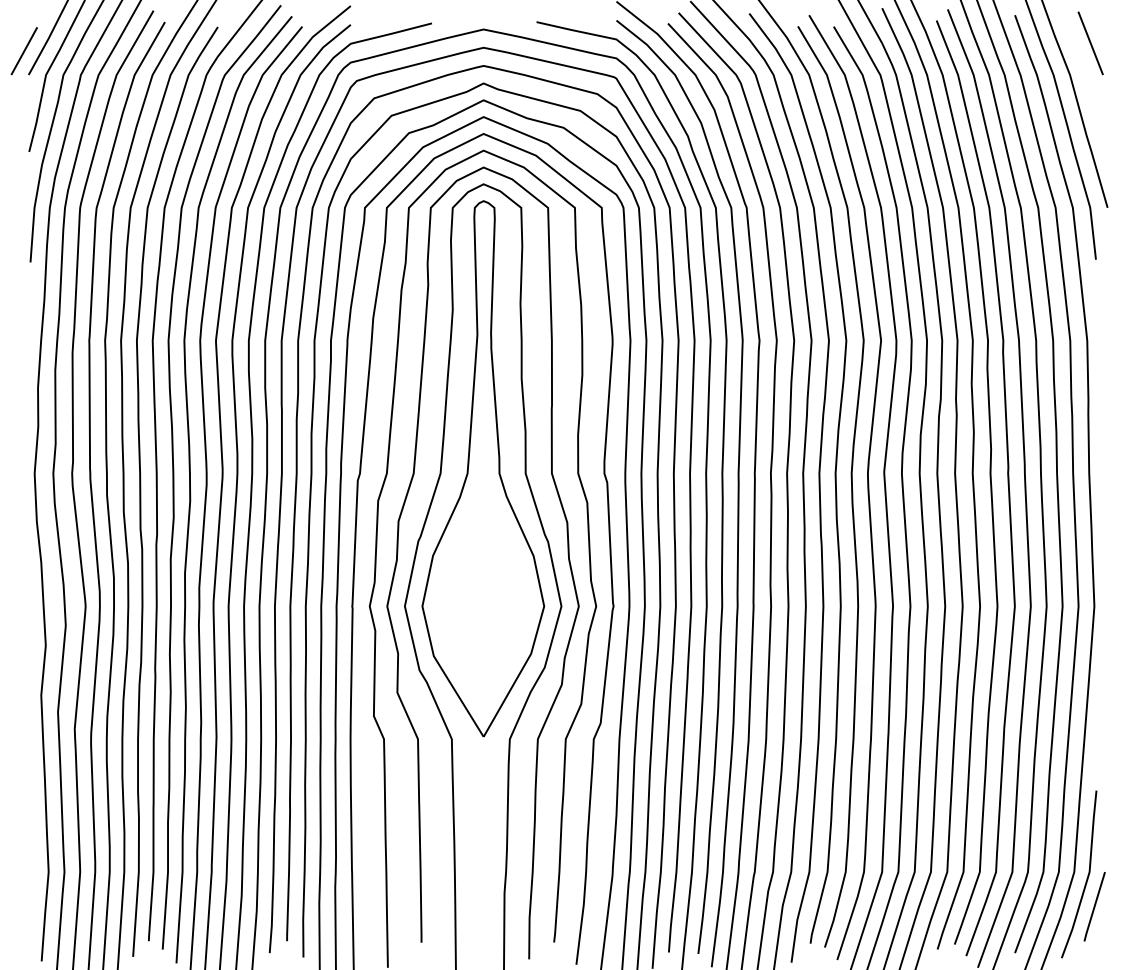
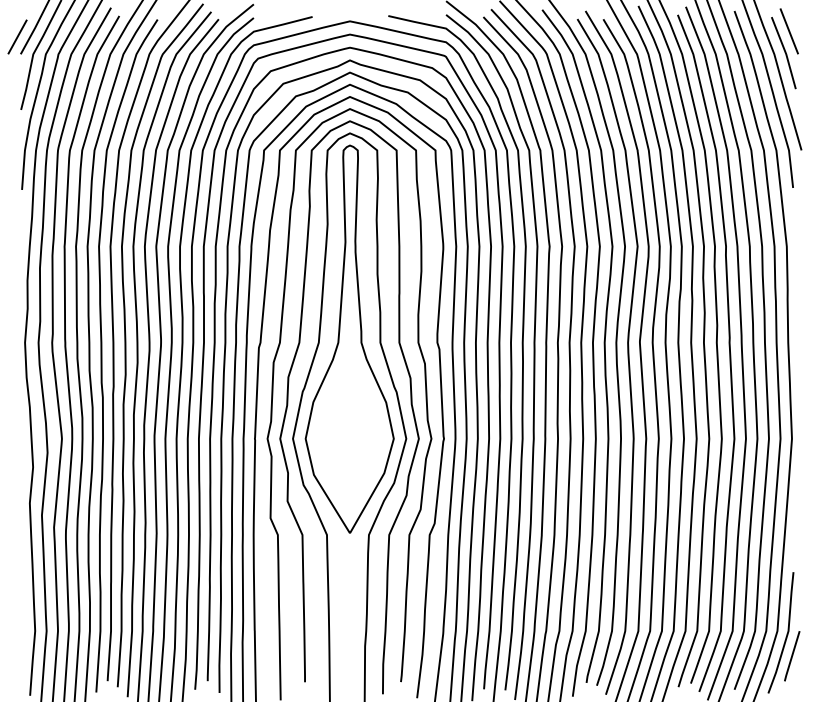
line: (1084, 73) -> (784, 53), added

